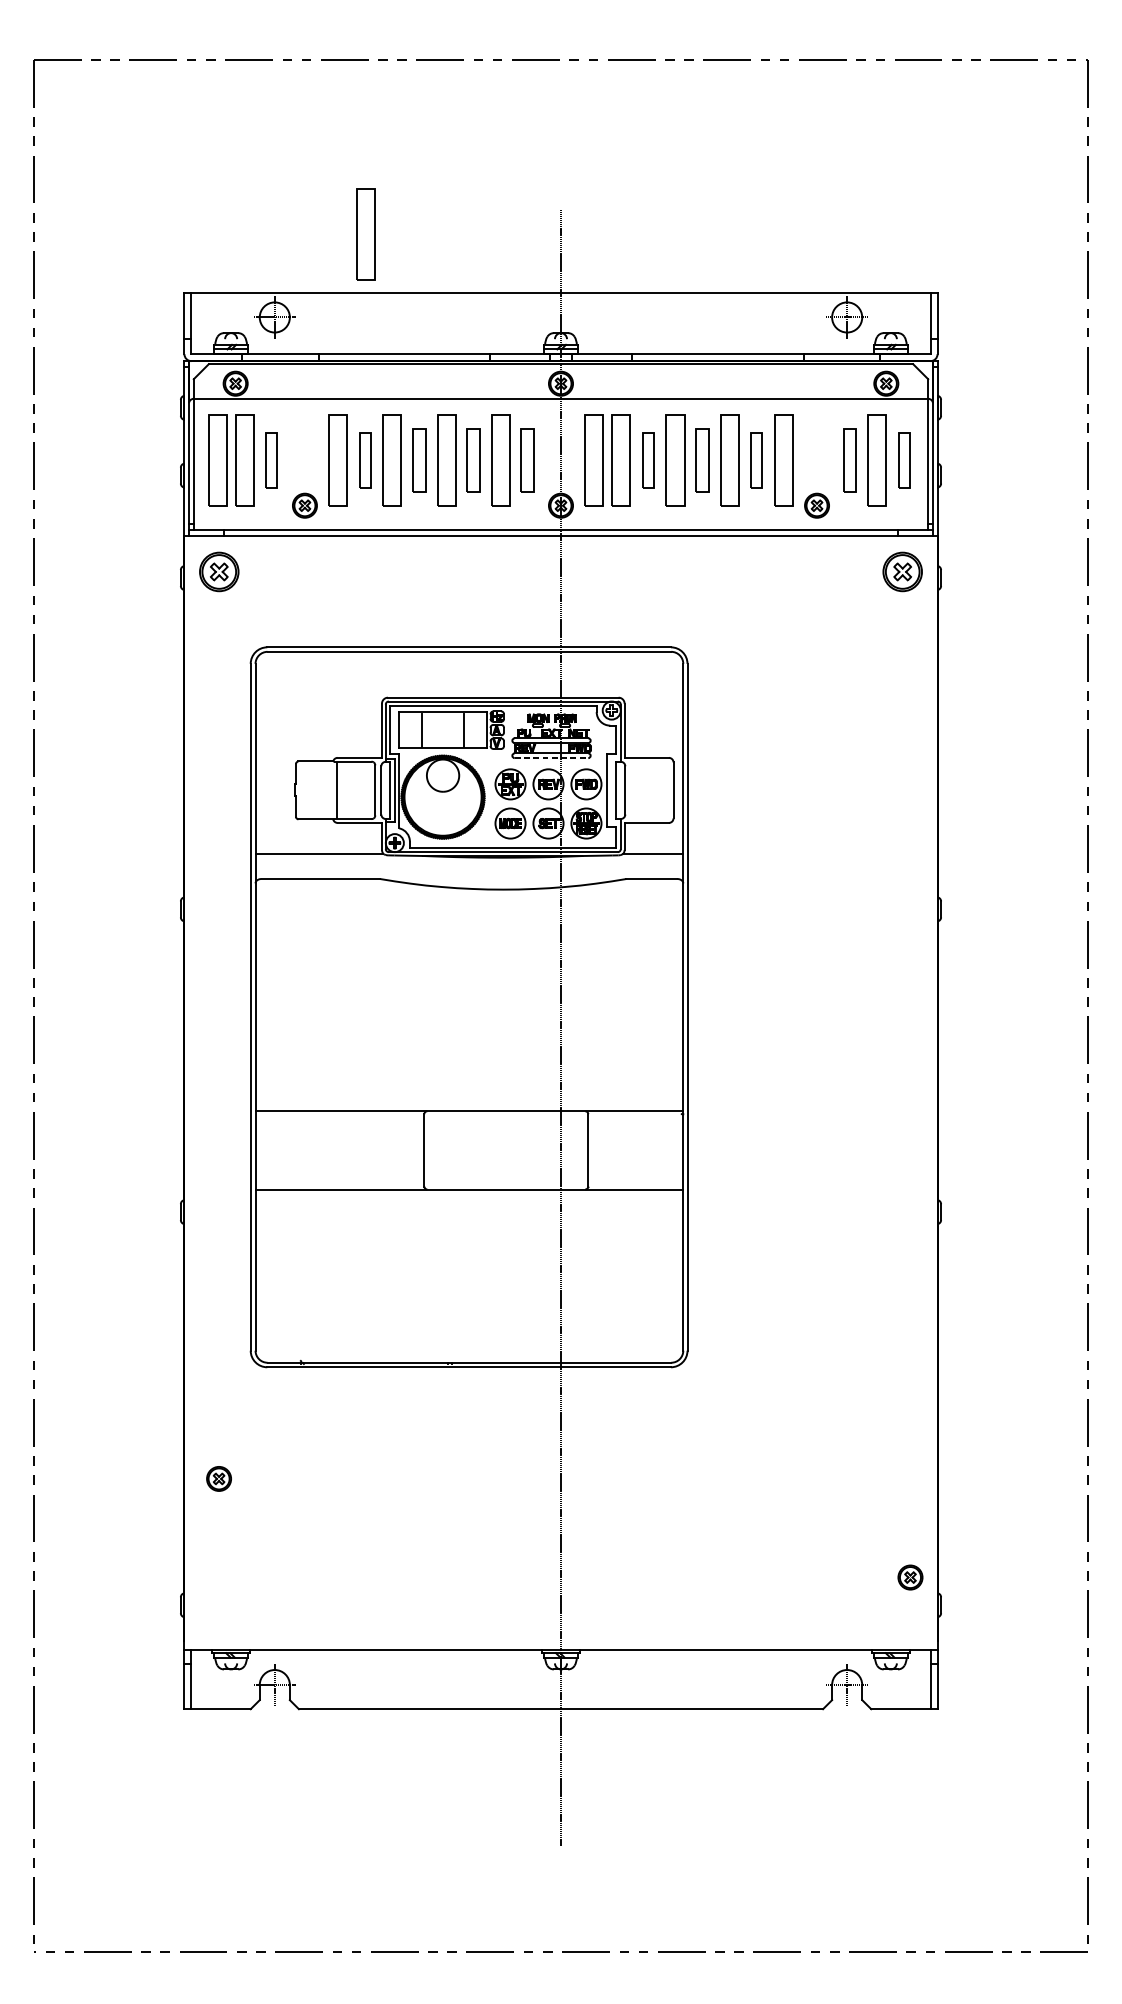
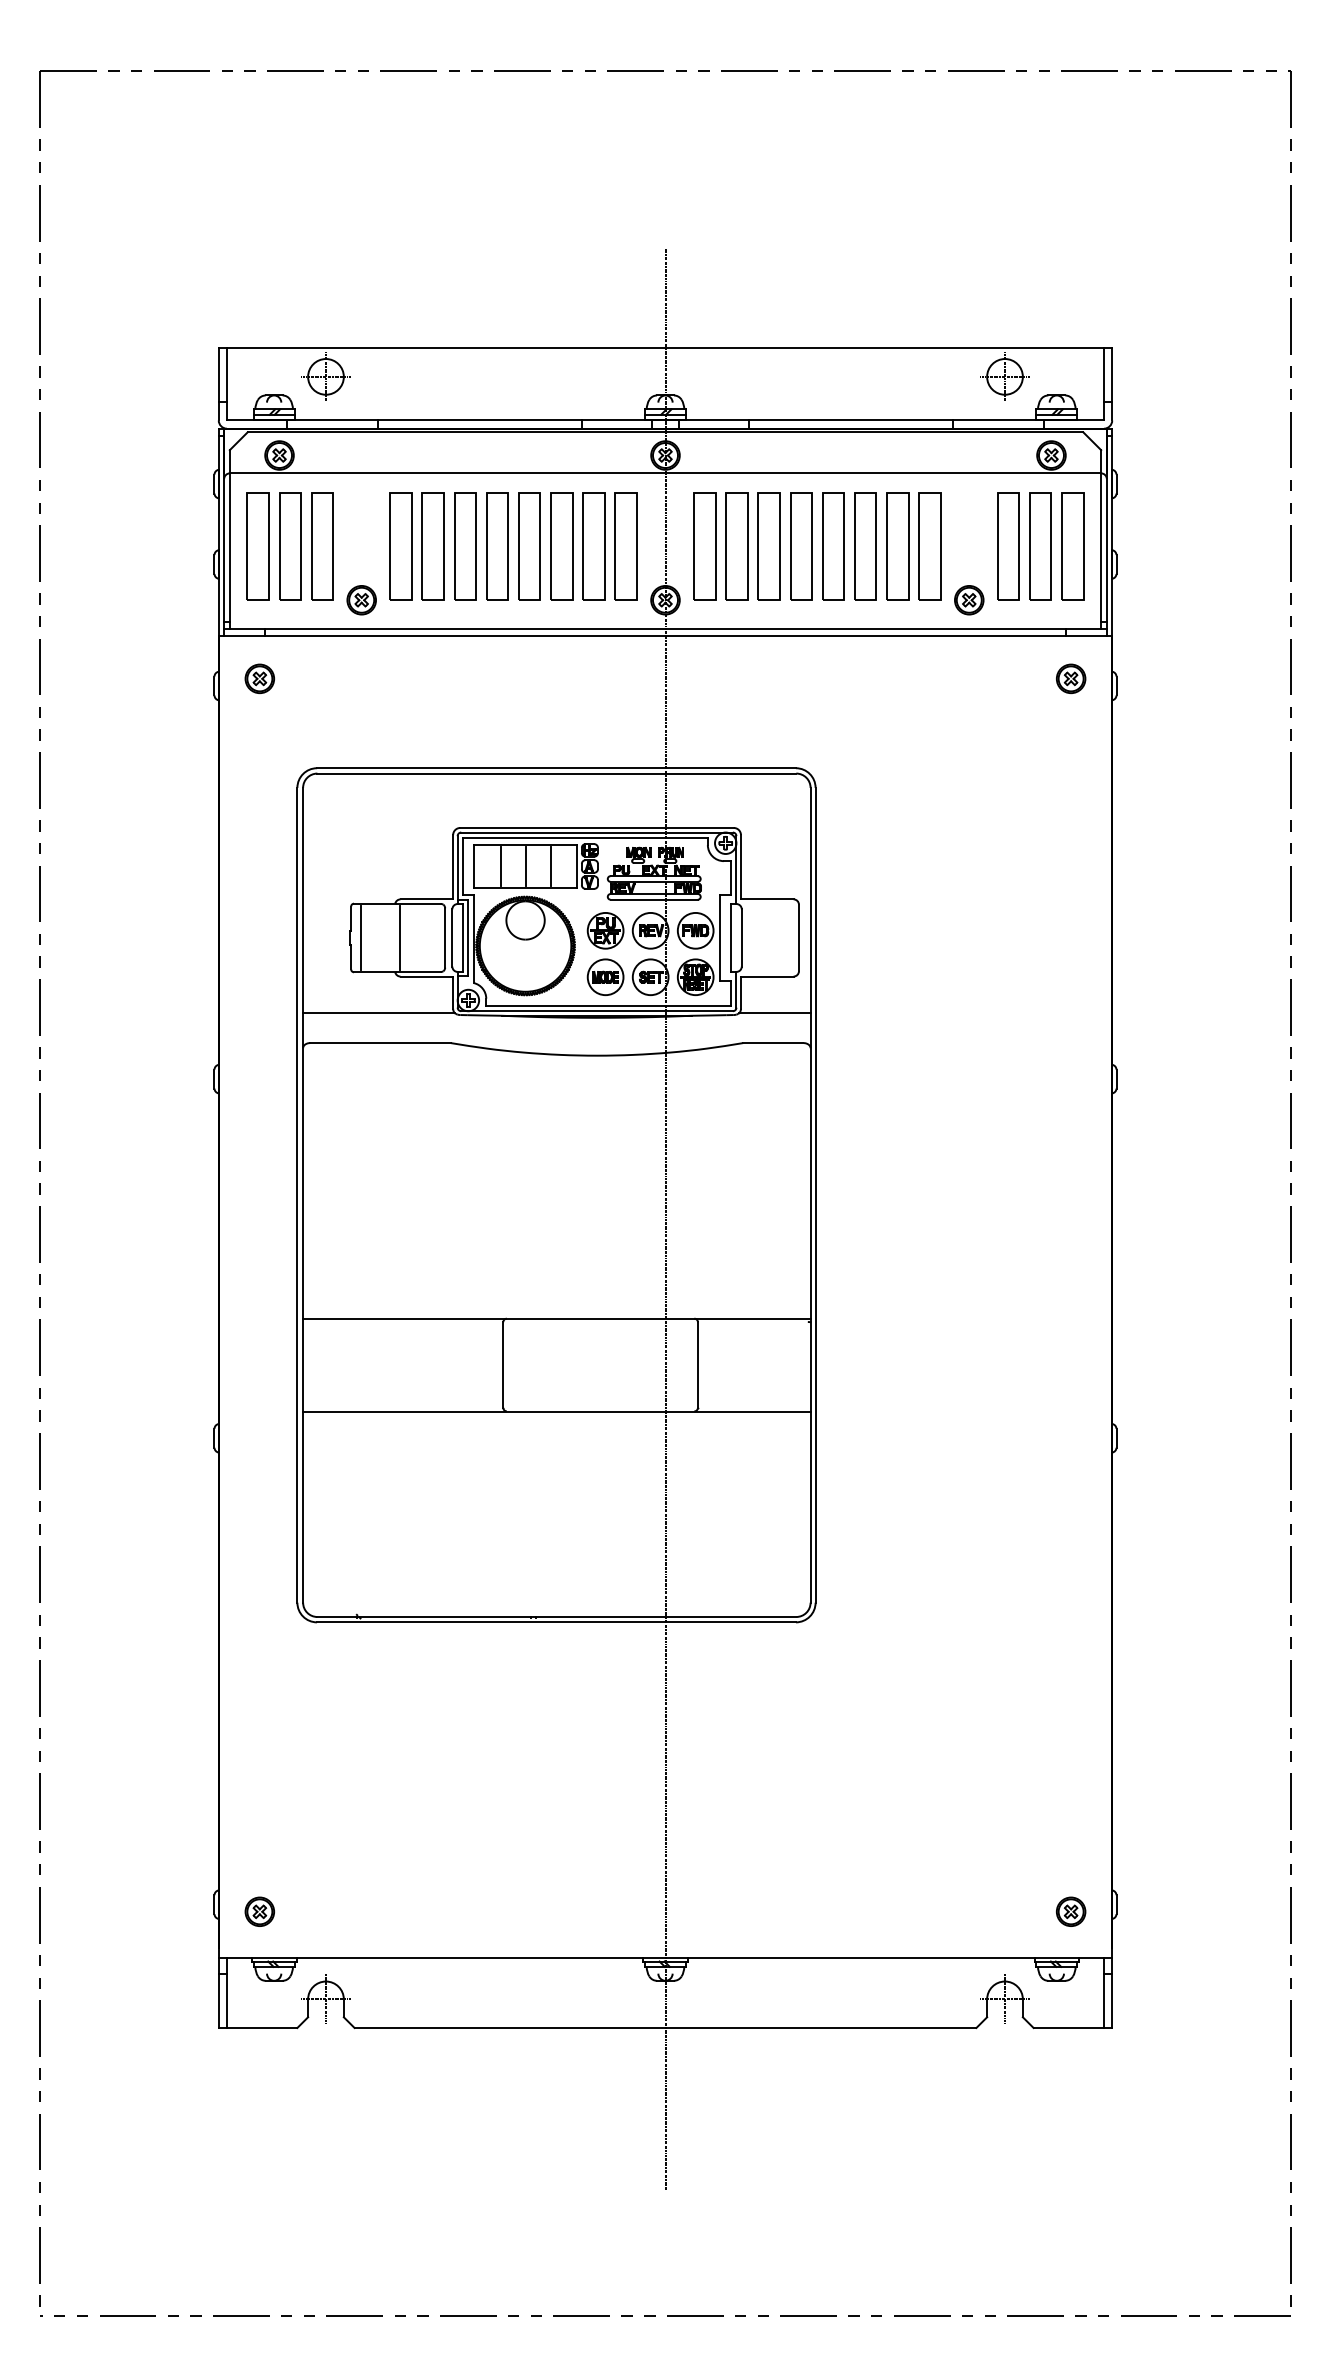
part: (365, 234) -> (433, 278), removed
part: (271, 460) -> (322, 546), size x1.67
part: (364, 460) -> (432, 546), size x1.67
part: (419, 460) -> (497, 546), size x1.43
part: (473, 460) -> (561, 546), size x1.43
part: (527, 460) -> (625, 546), size x1.43
part: (647, 460) -> (768, 546), size x1.67
part: (702, 460) -> (833, 546), size x1.43
part: (756, 460) -> (897, 546), size x1.67
part: (850, 460) -> (1008, 546), size x1.43
part: (904, 460) -> (1072, 546), size x1.67
part: (218, 571) -> (259, 678), size x0.62
part: (903, 571) -> (1071, 678), size x0.62
line: (442, 730) -> (525, 866), added
line: (551, 757) -> (654, 899), dashed -> solid
line: (304, 790) -> (361, 937), added
part: (218, 1478) -> (259, 1911), moved
part: (910, 1577) -> (1071, 1911), moved

